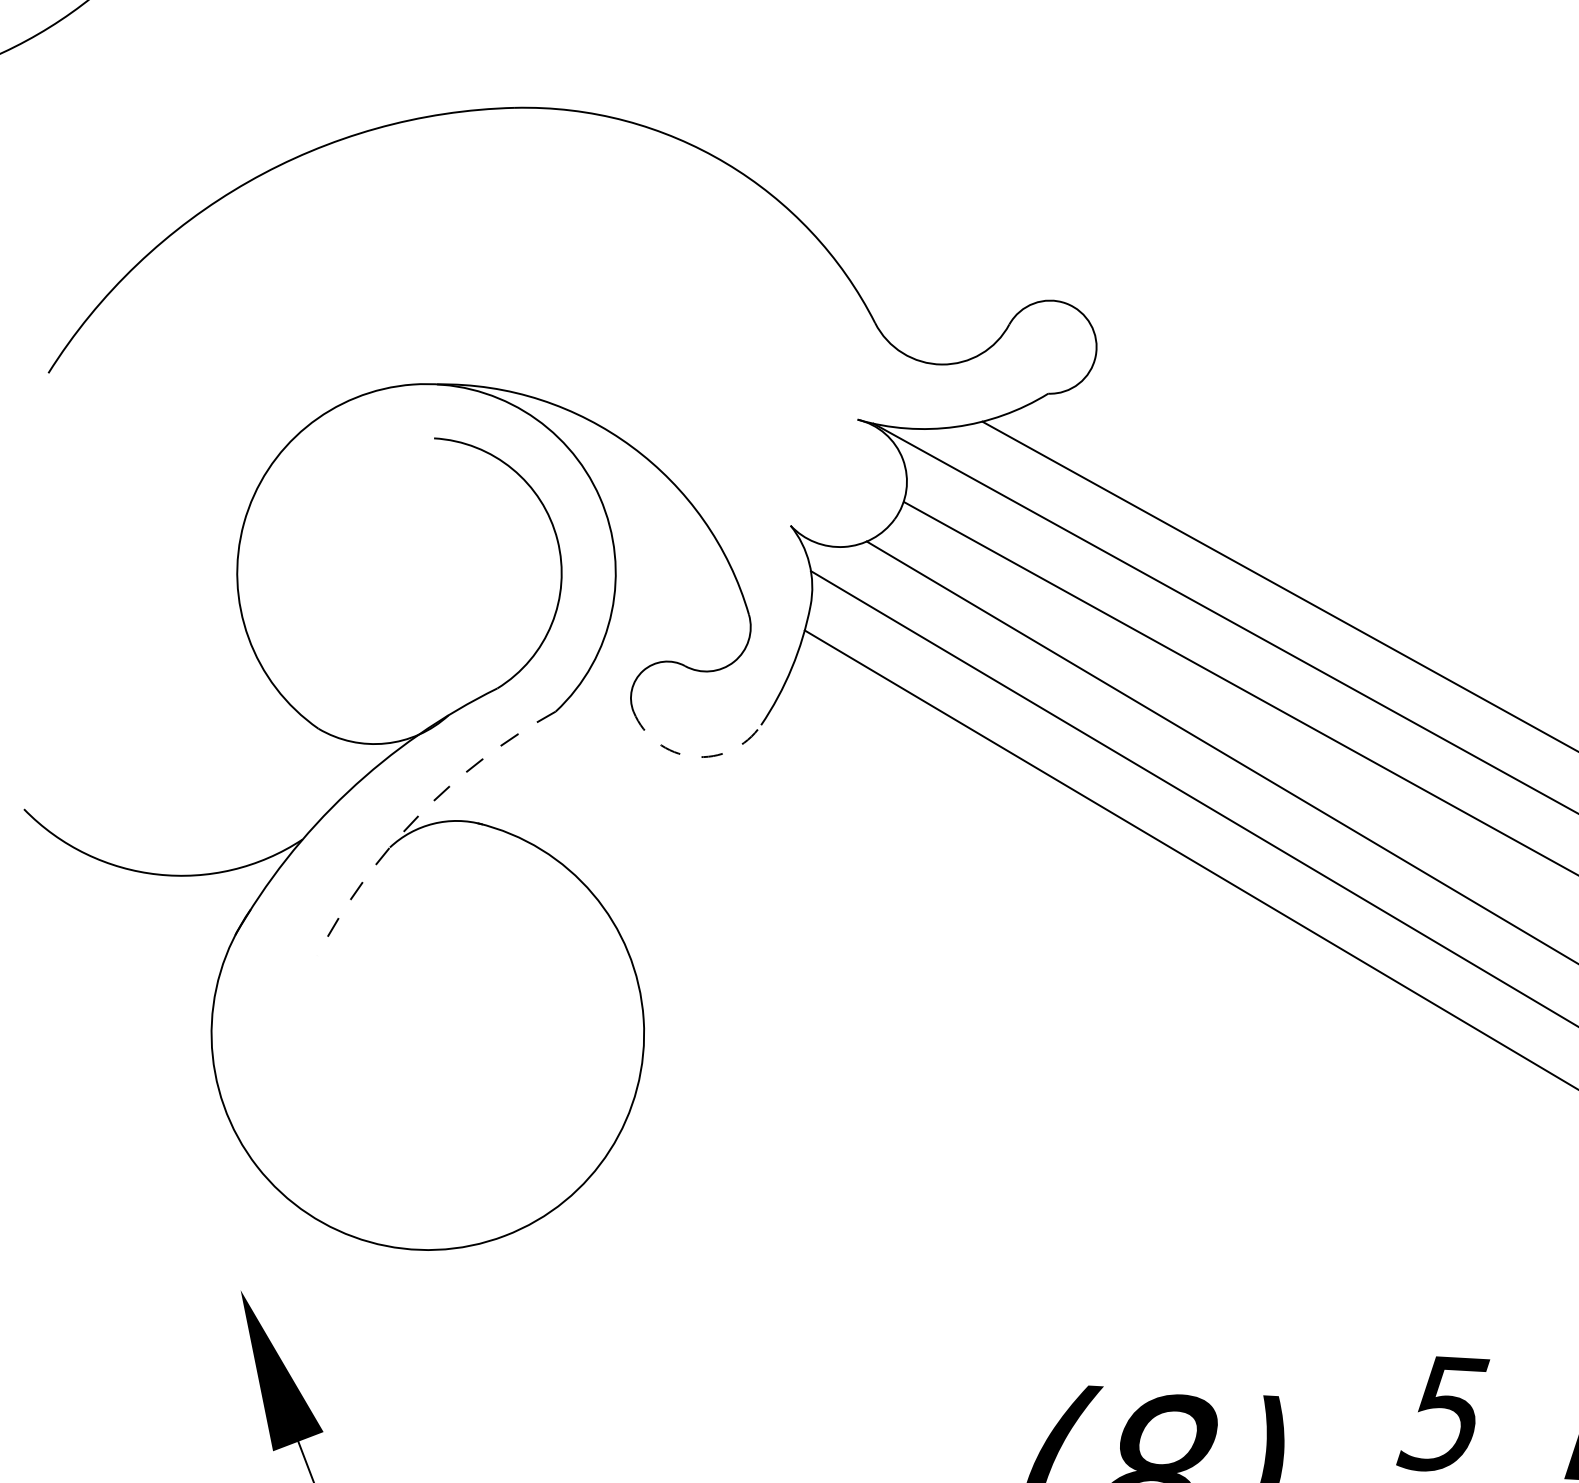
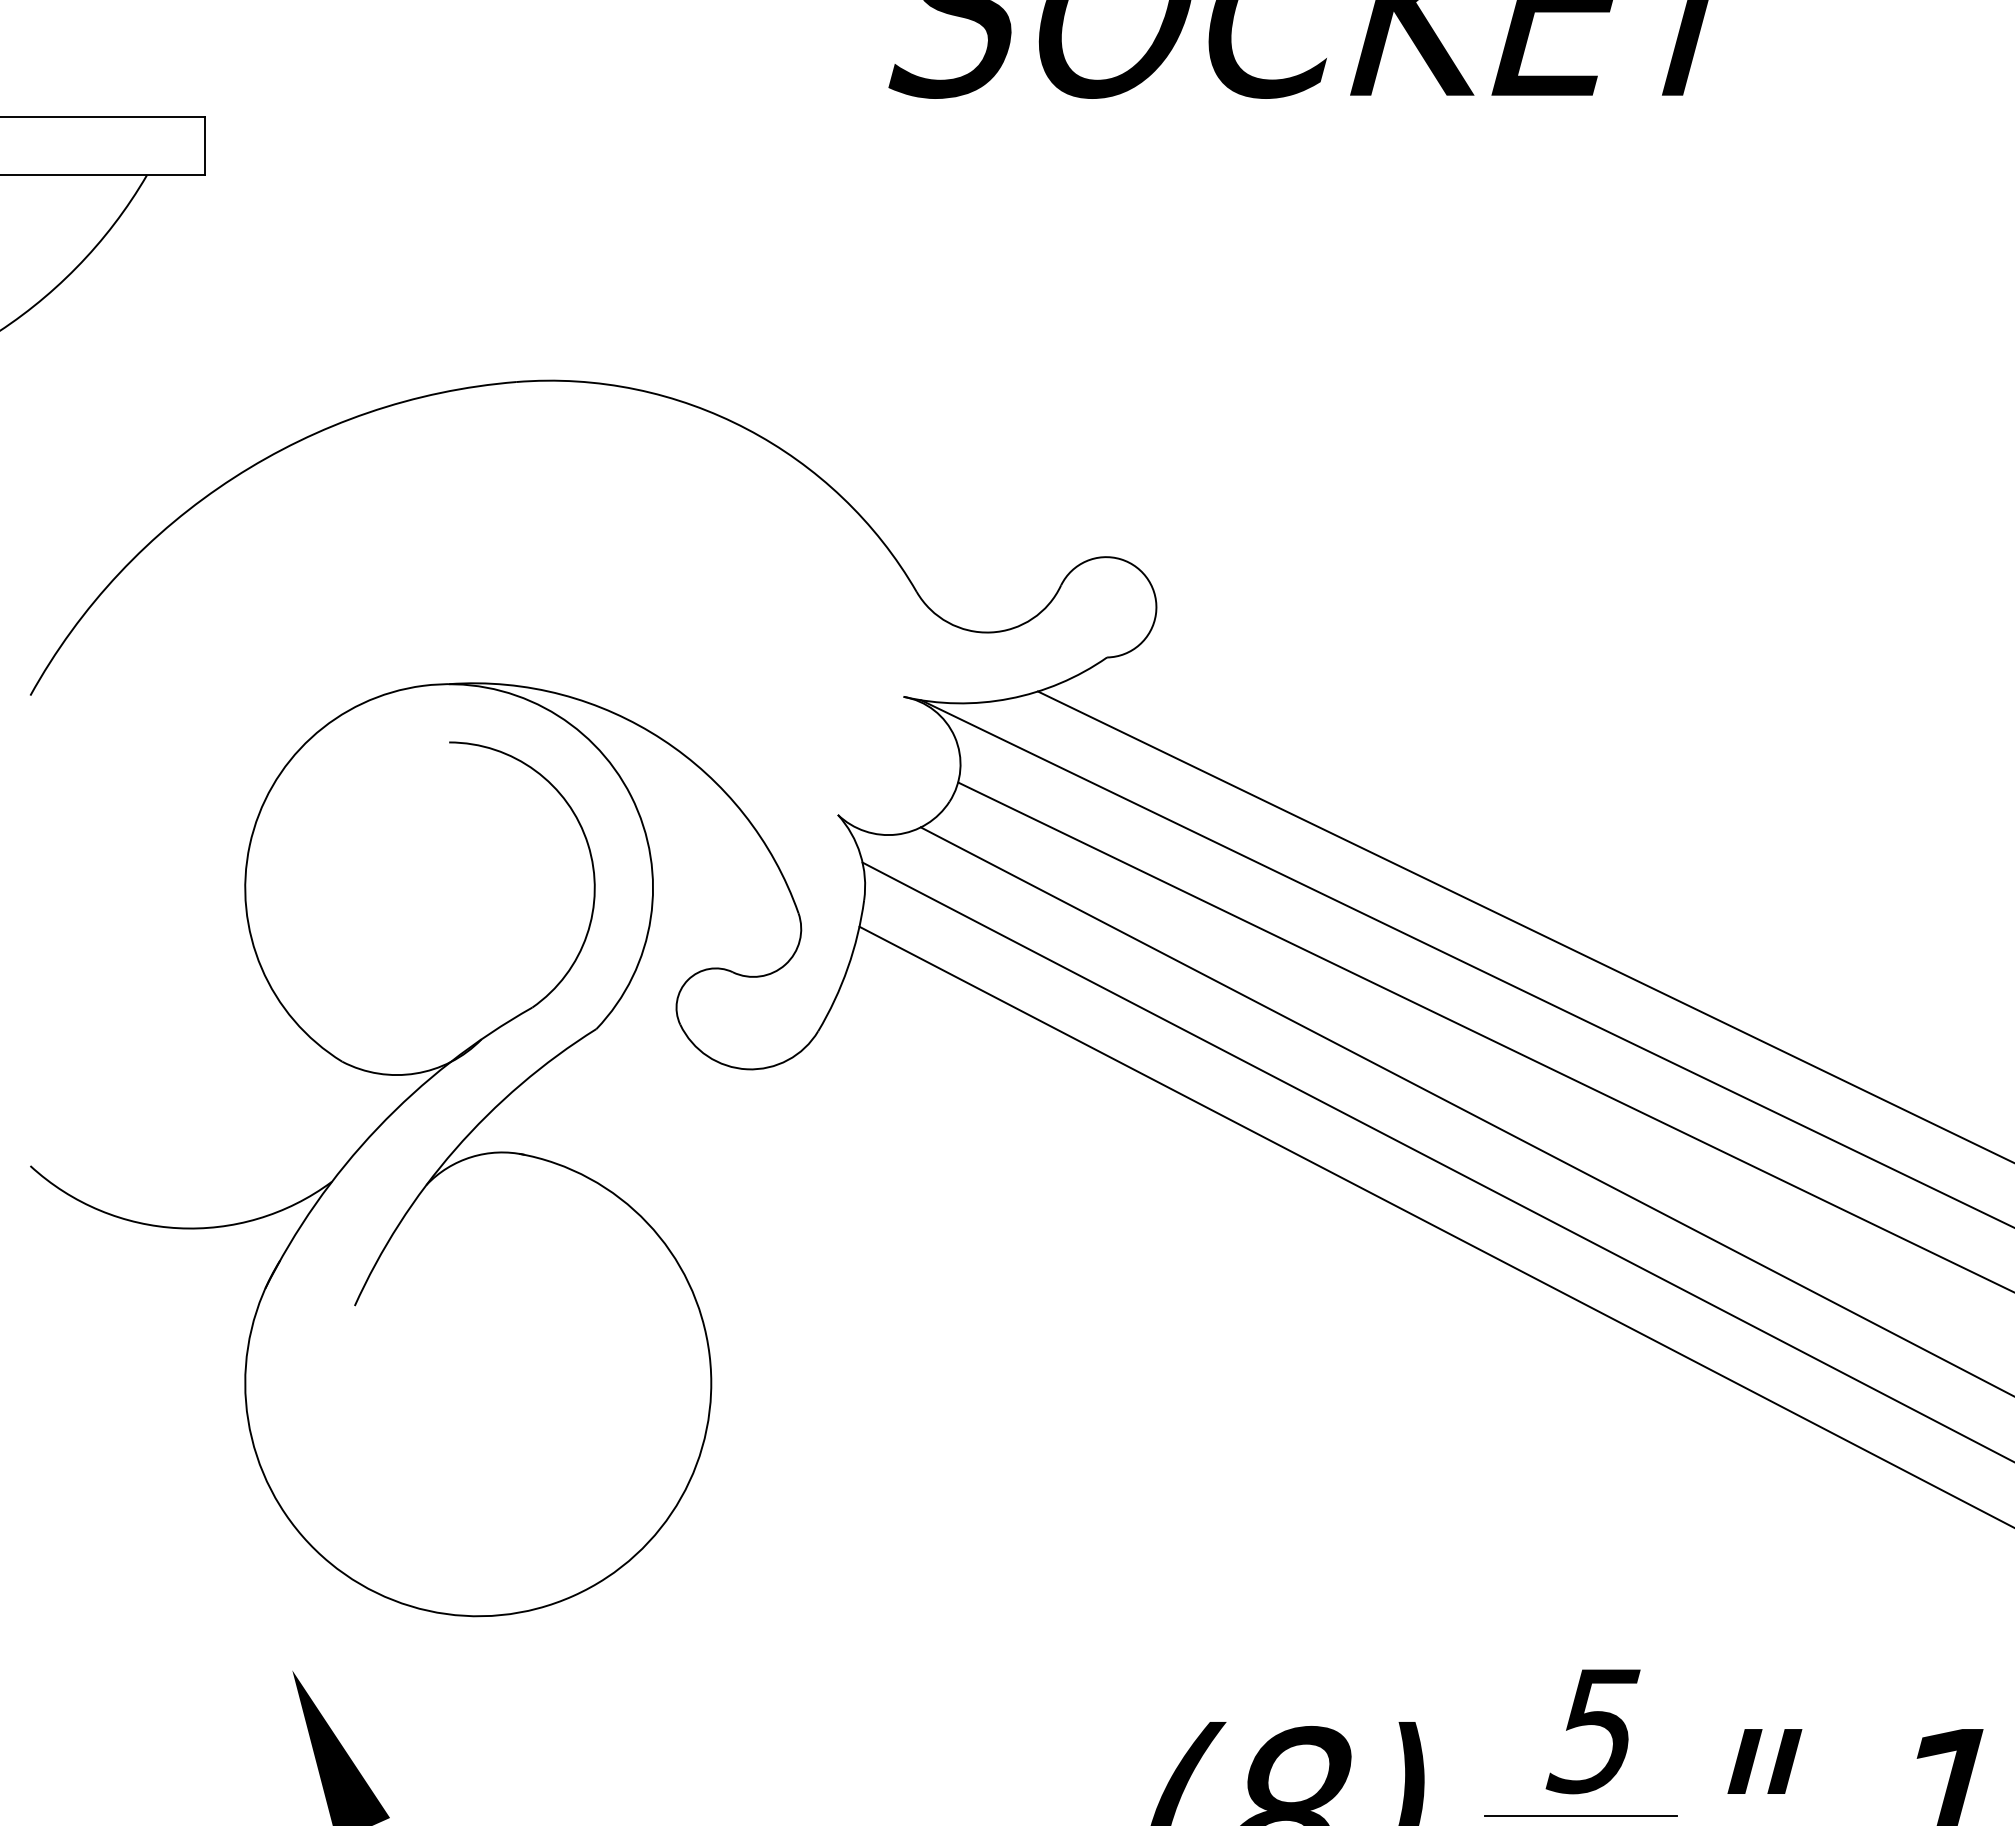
arc: (693, 756) -> (747, 1069), dashed -> solid
arc: (418, 815) -> (455, 1149), dashed -> solid

